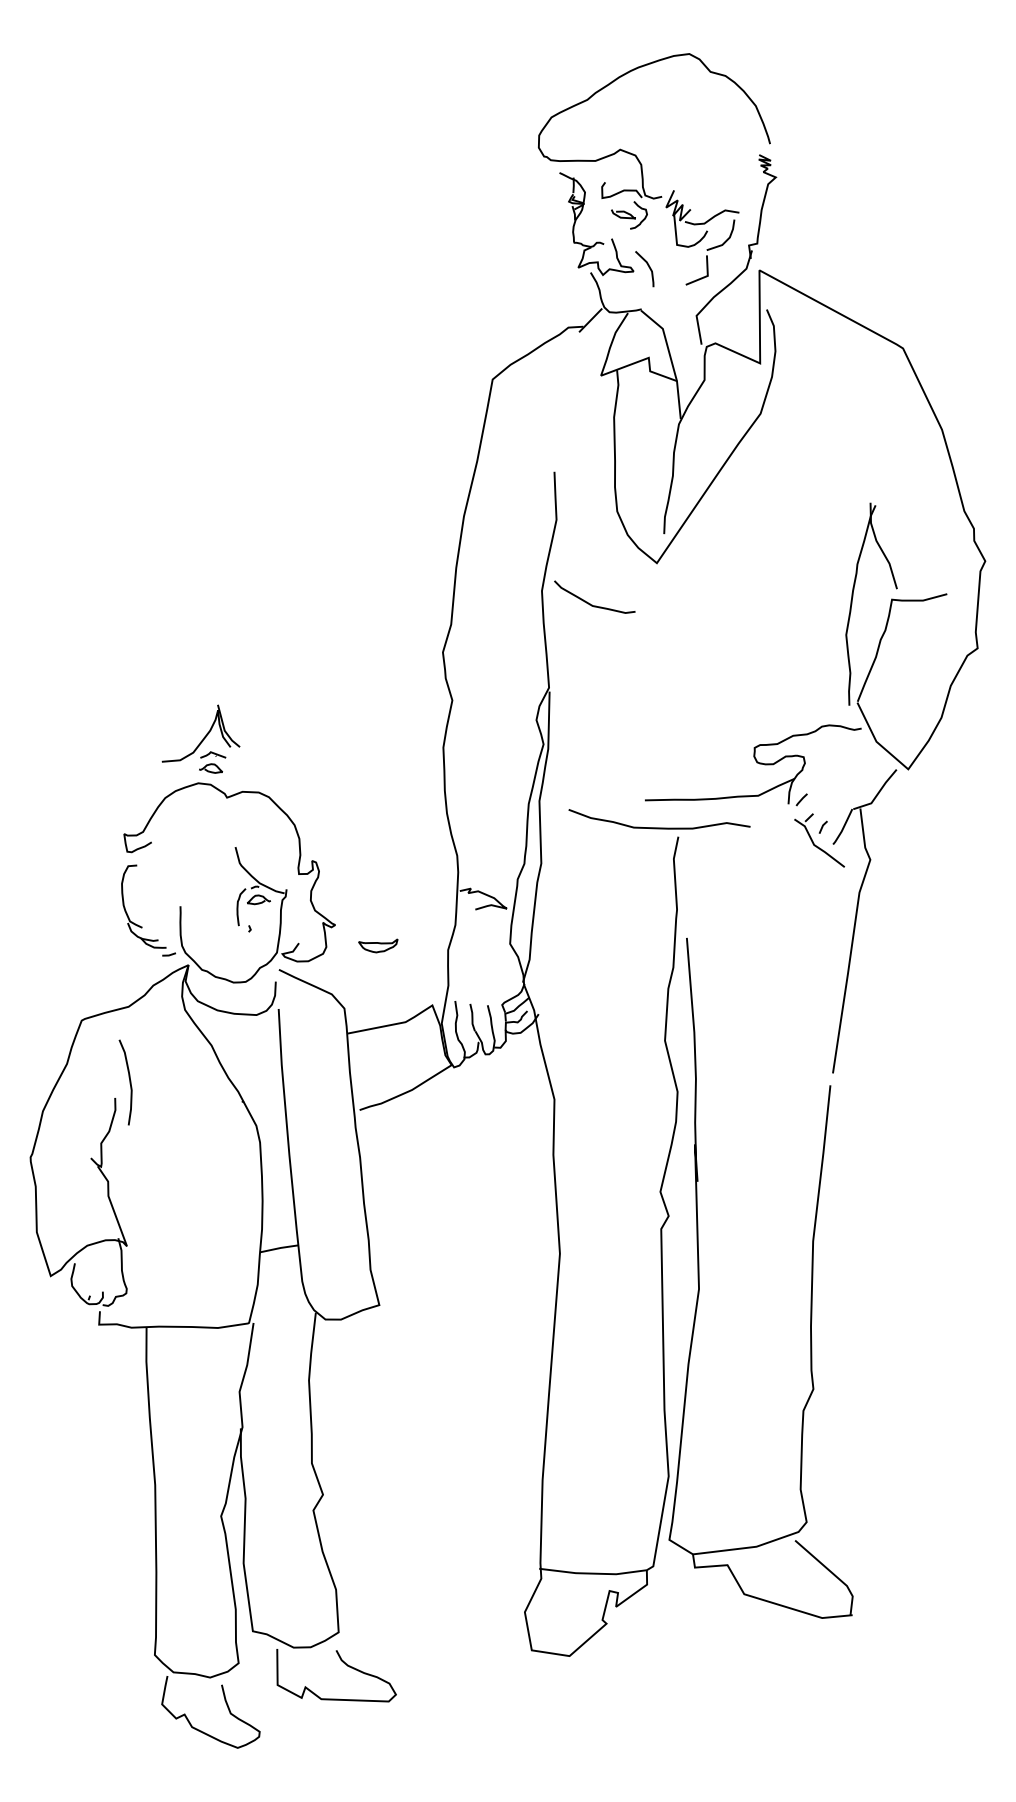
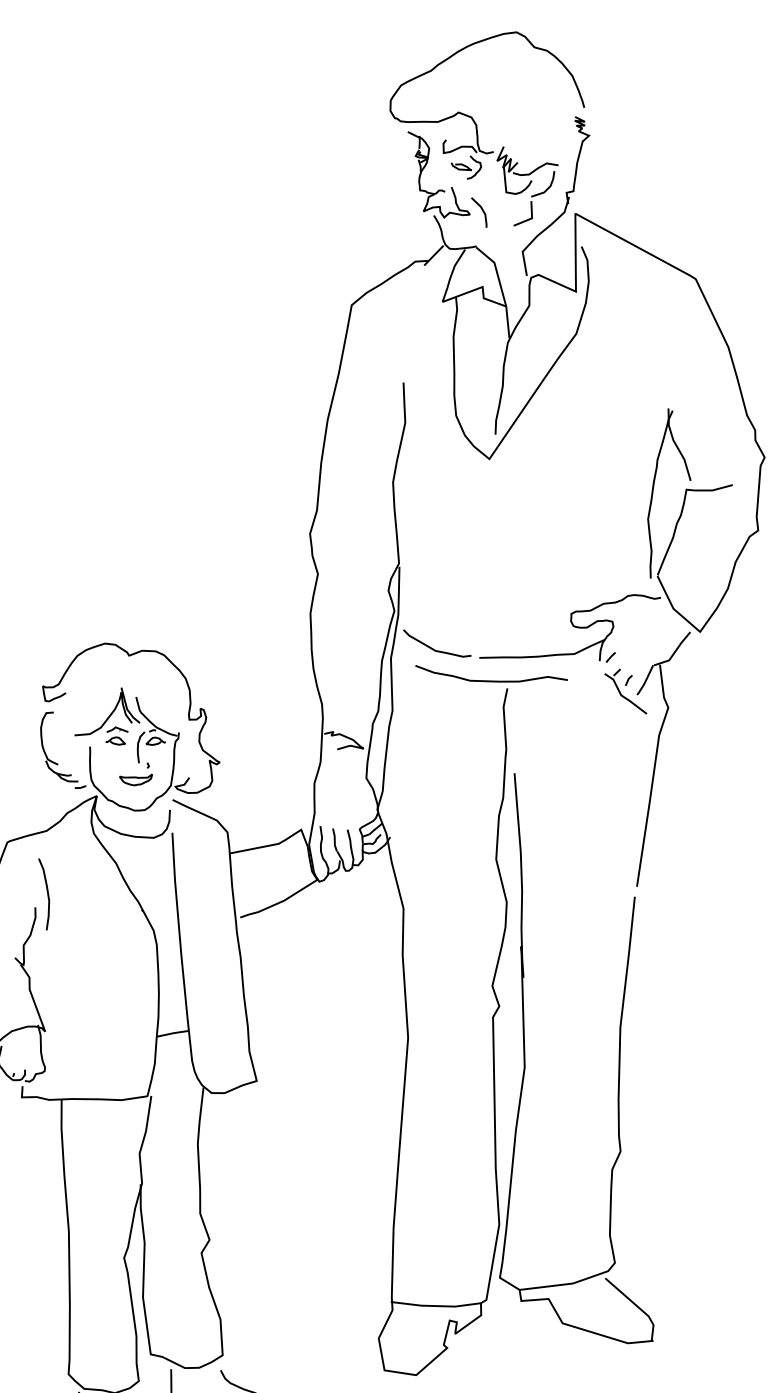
curve: (590, 603) -> (433, 648), moved
part: (200, 738) -> (106, 715), moved
part: (378, 945) -> (136, 779), moved

